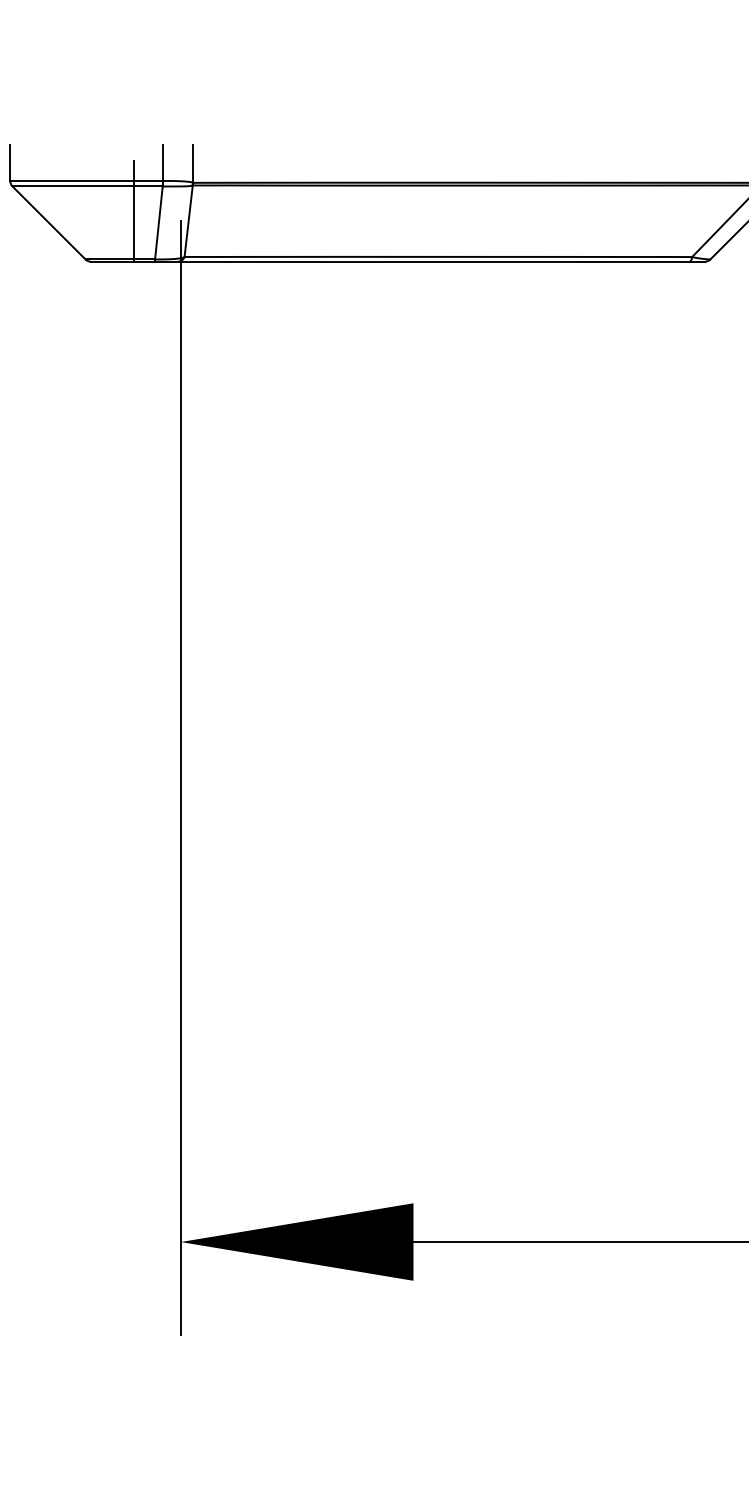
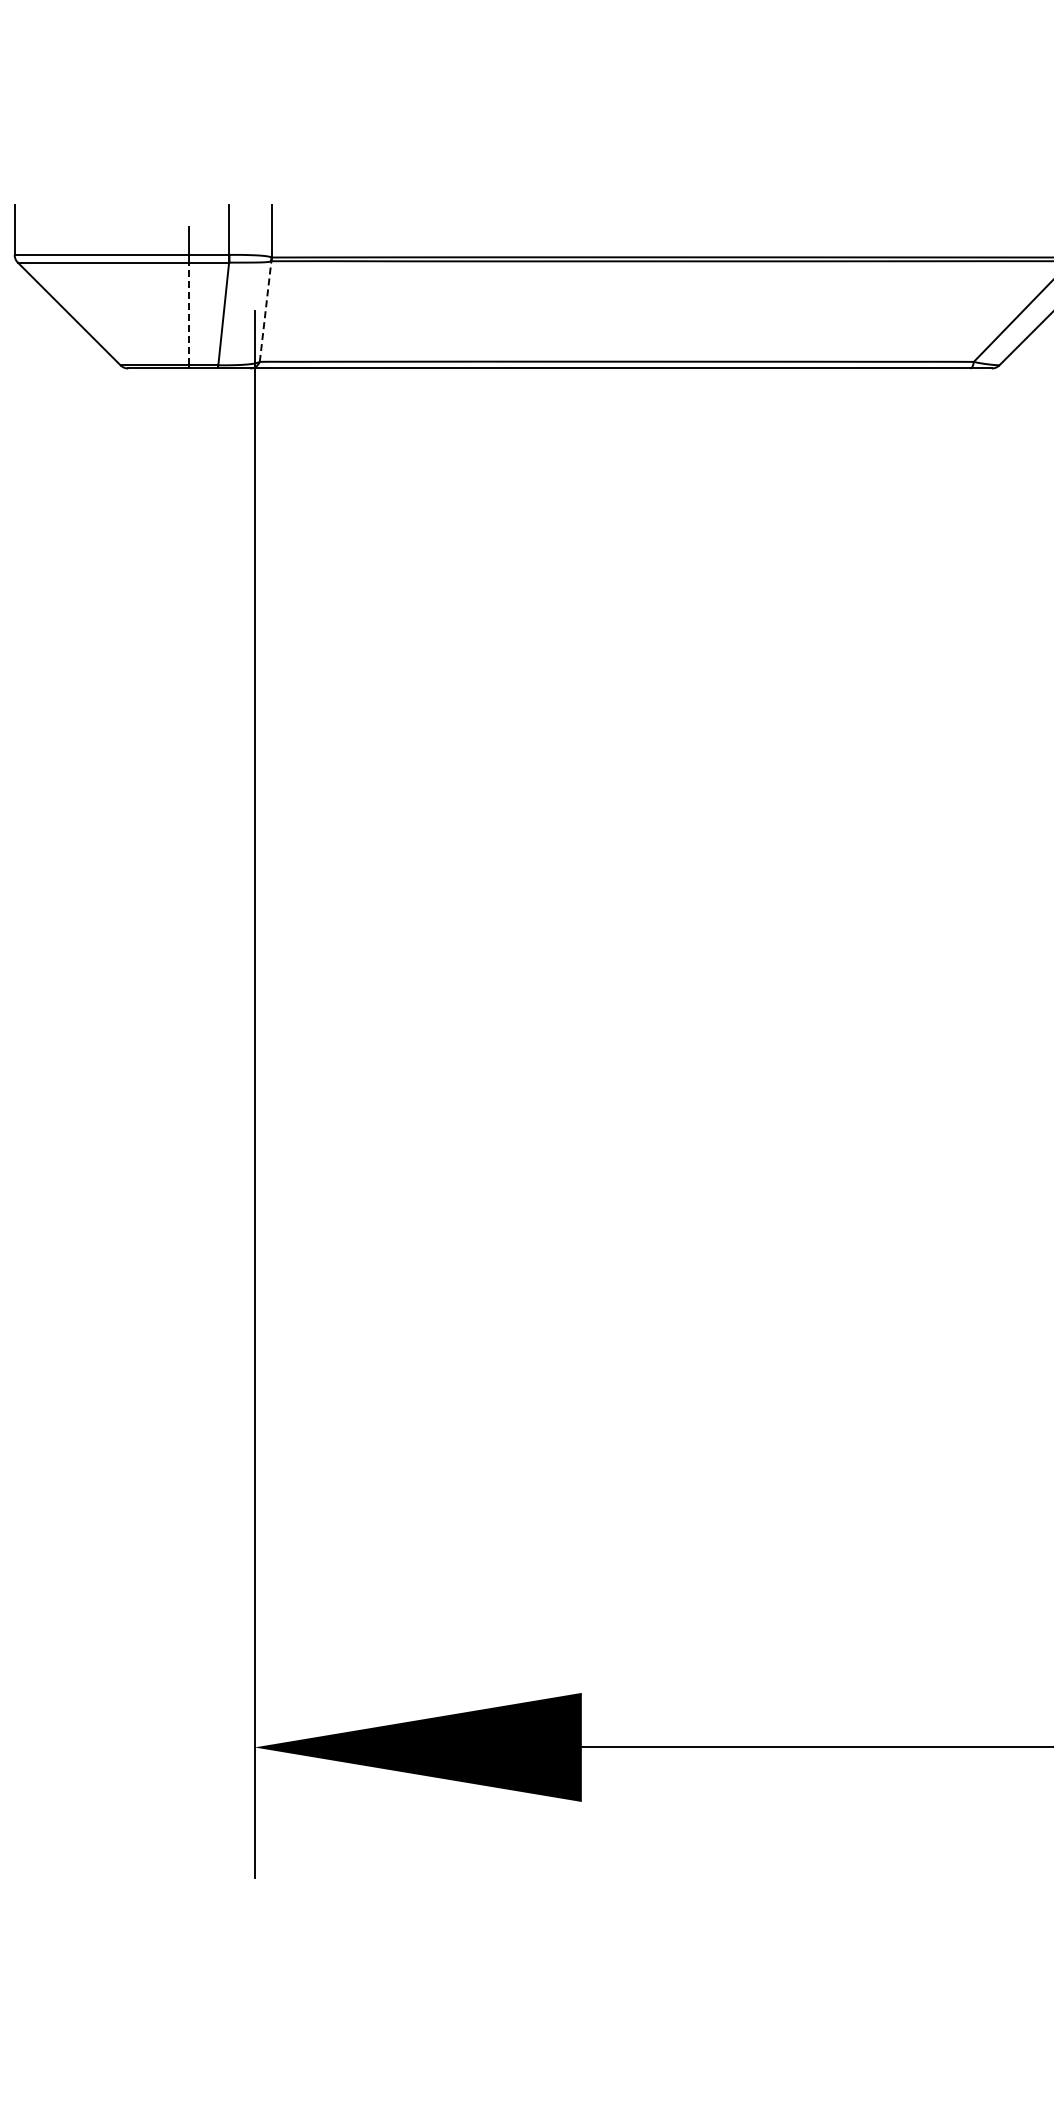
line: (188, 221) -> (265, 311), solid -> dashed
line: (134, 222) -> (189, 313), solid -> dashed

